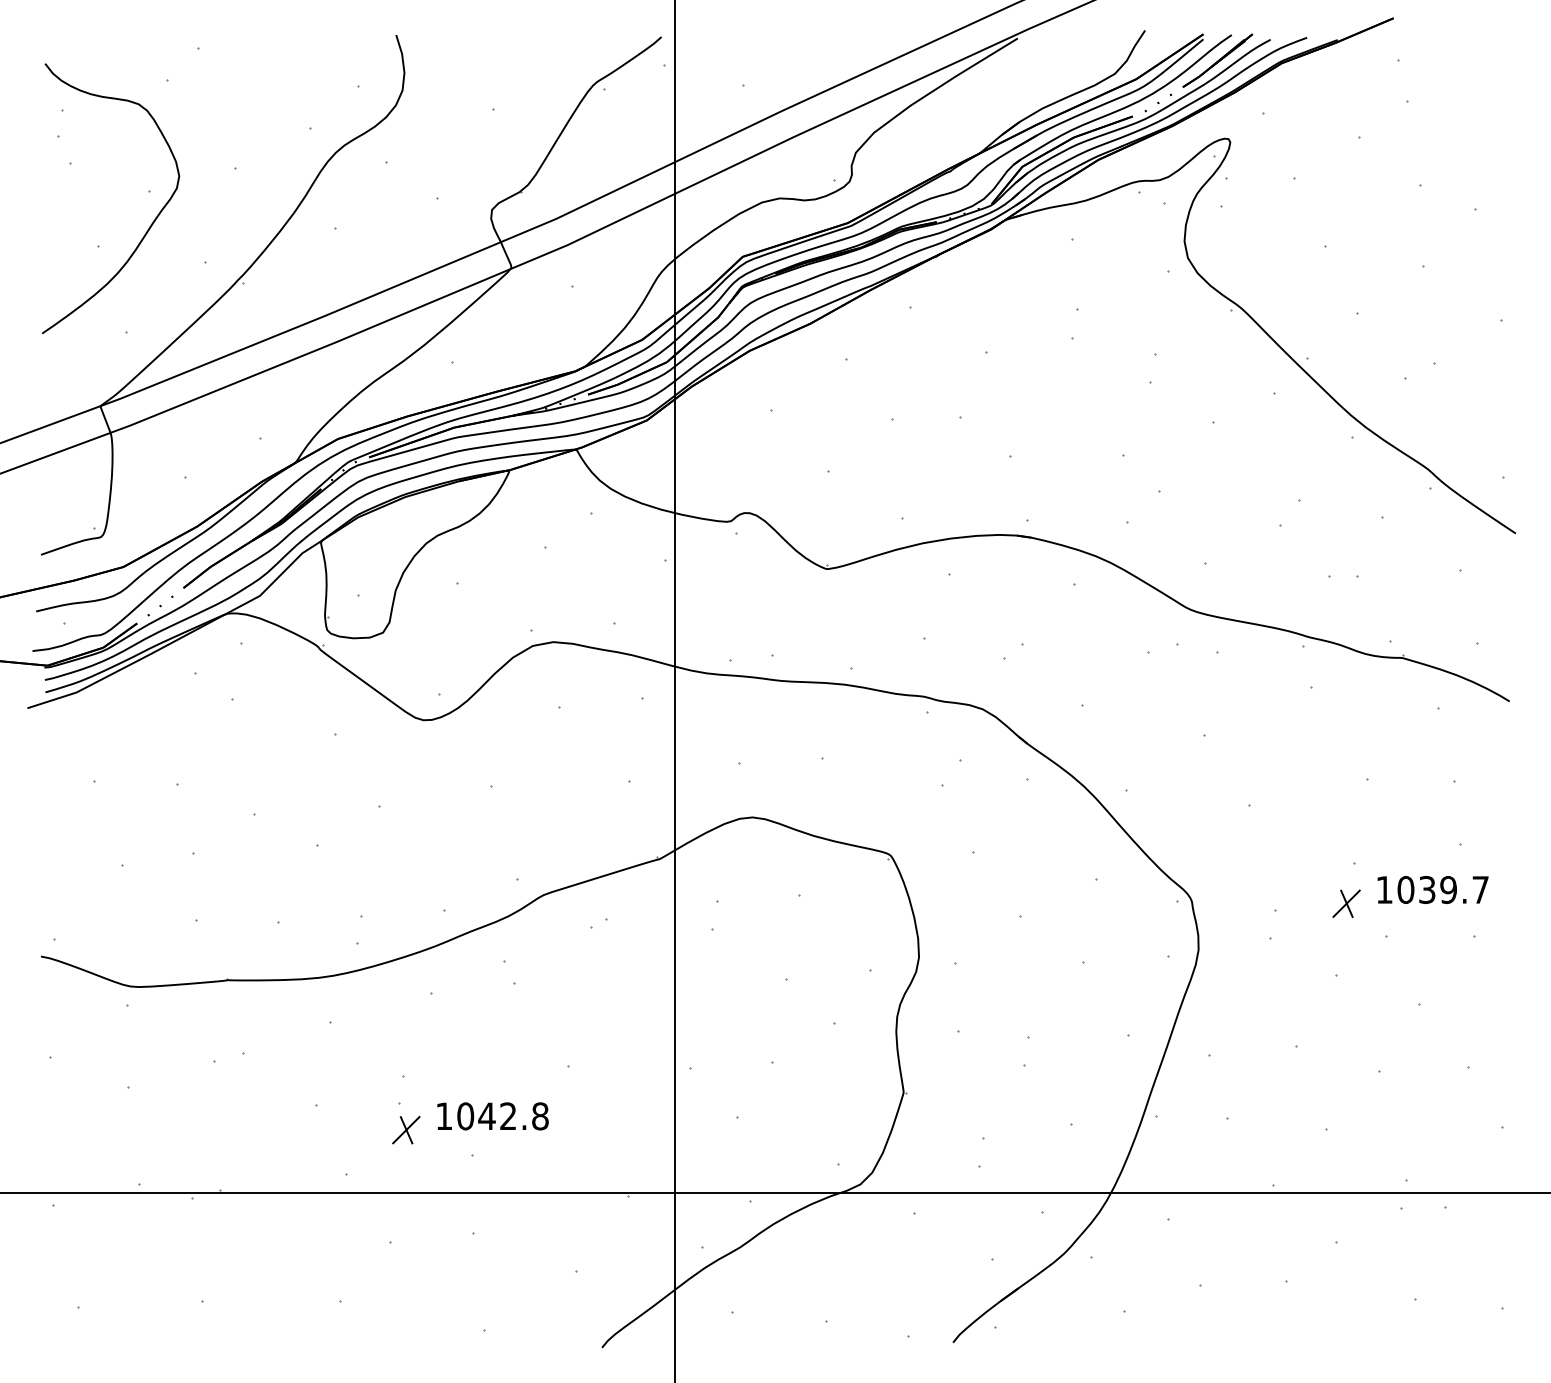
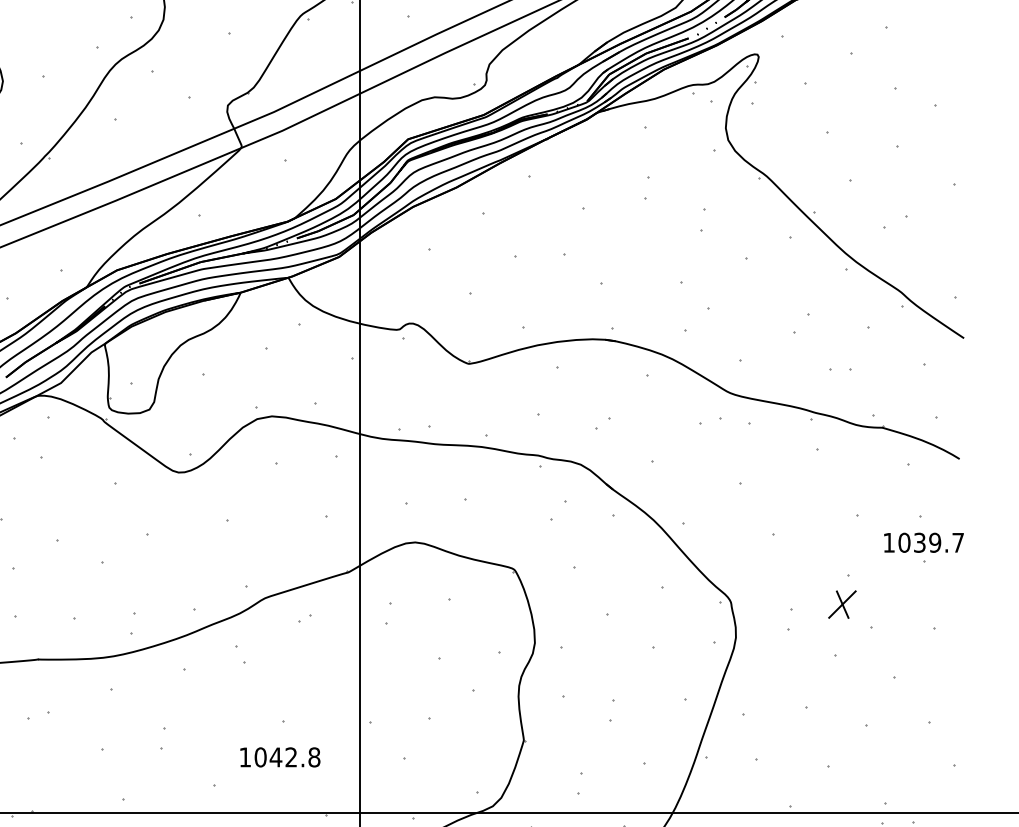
text: (1432, 889) -> (923, 542), moved
part: (1346, 903) -> (842, 604), size x1.4
text: (492, 1116) -> (279, 757), moved
part: (406, 1130) -> (166, 767), removed

